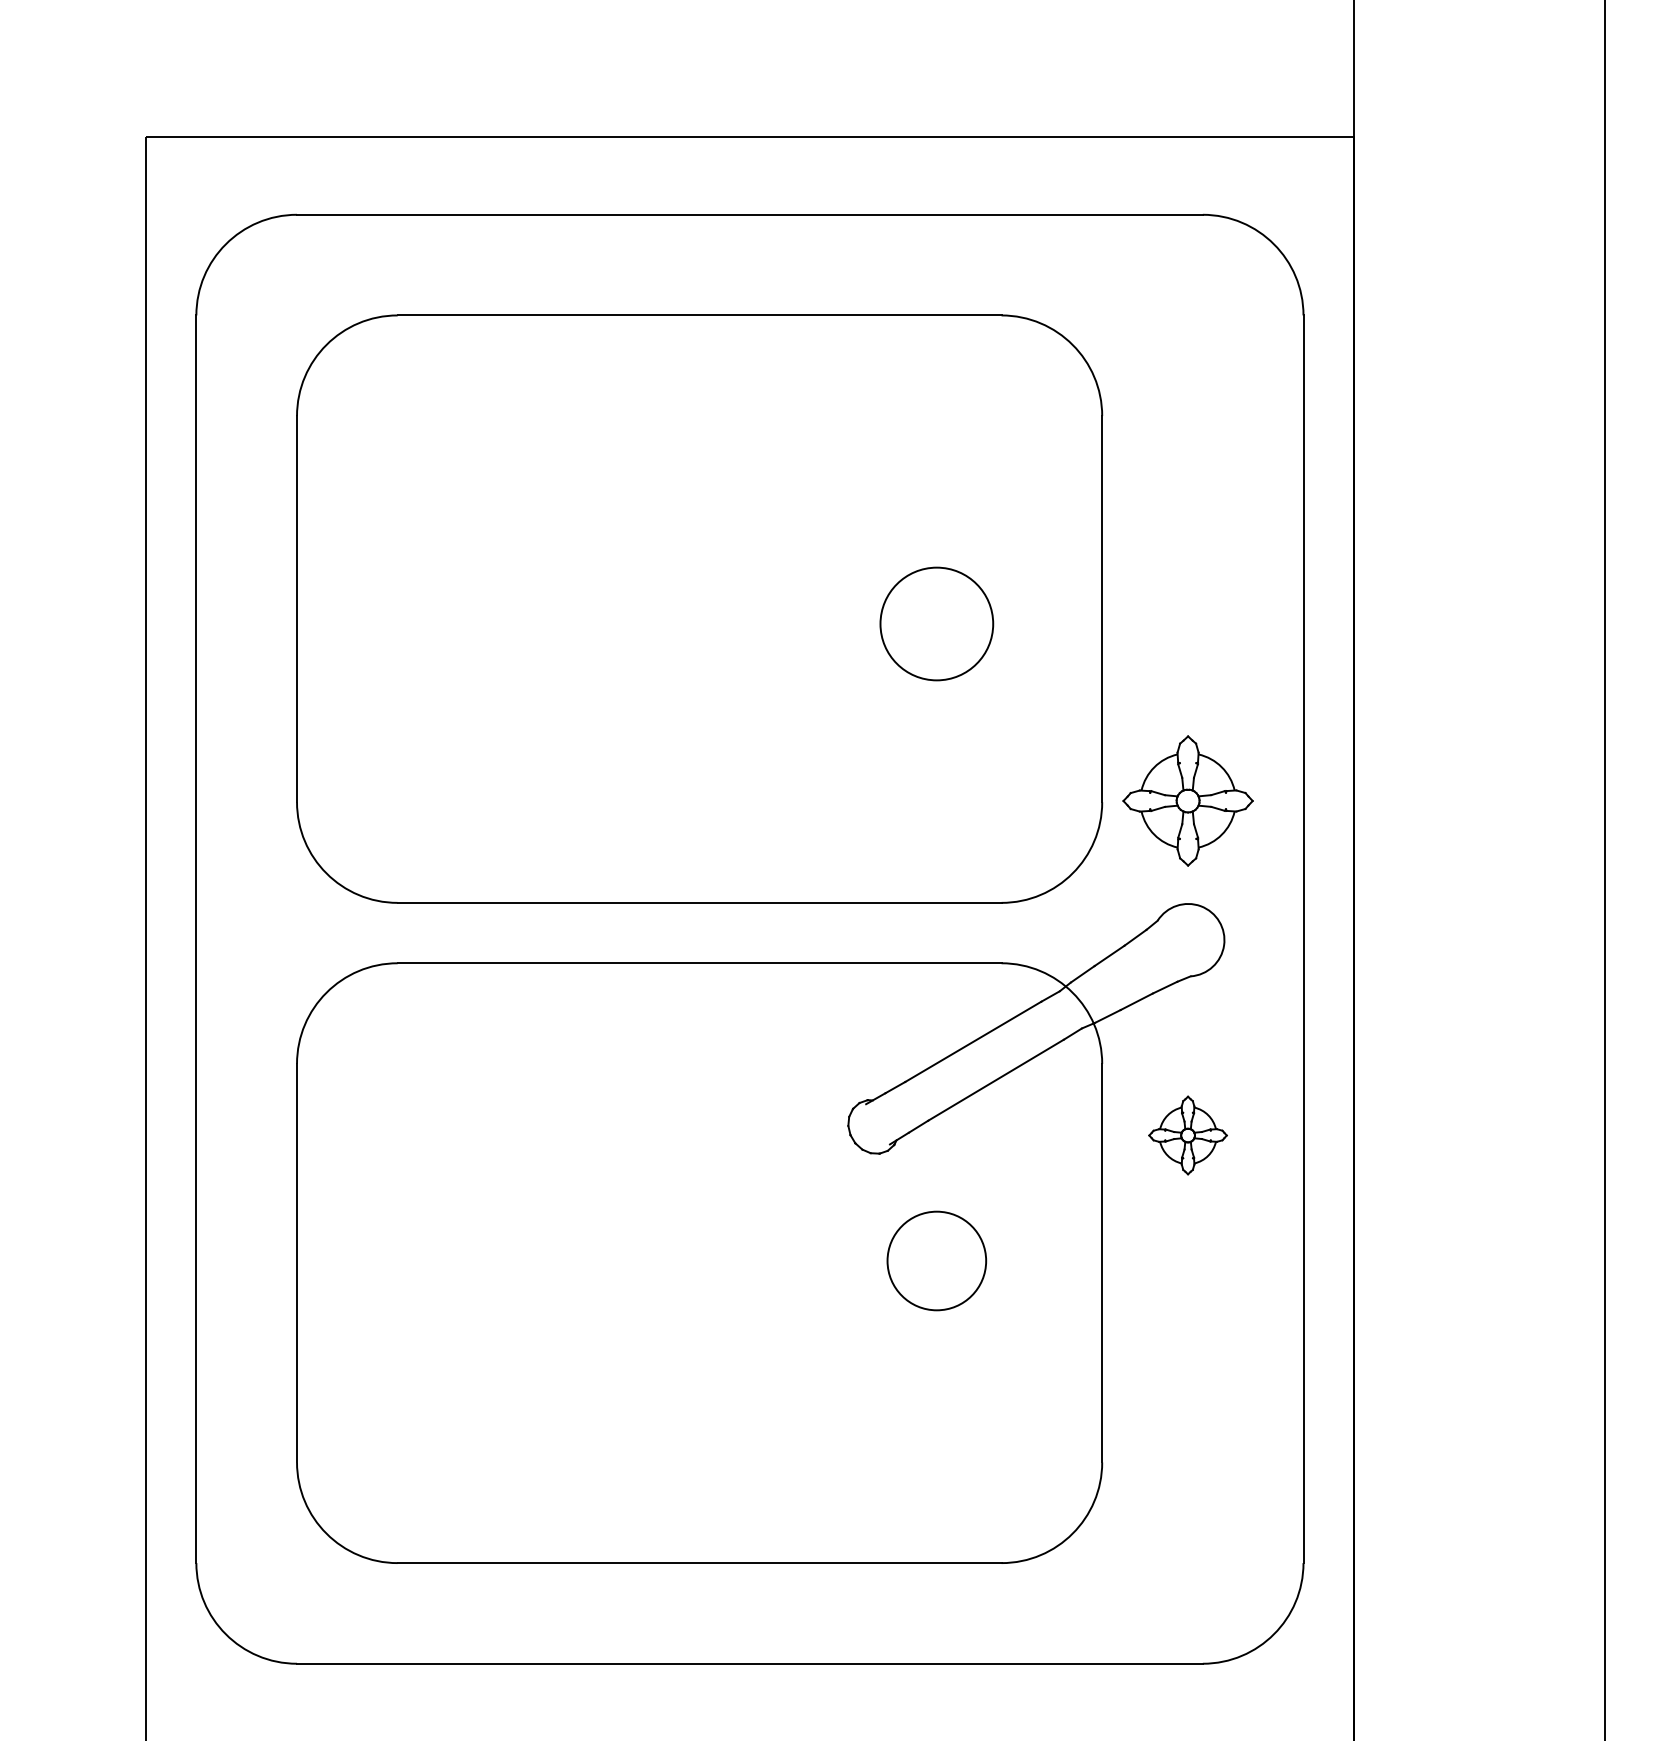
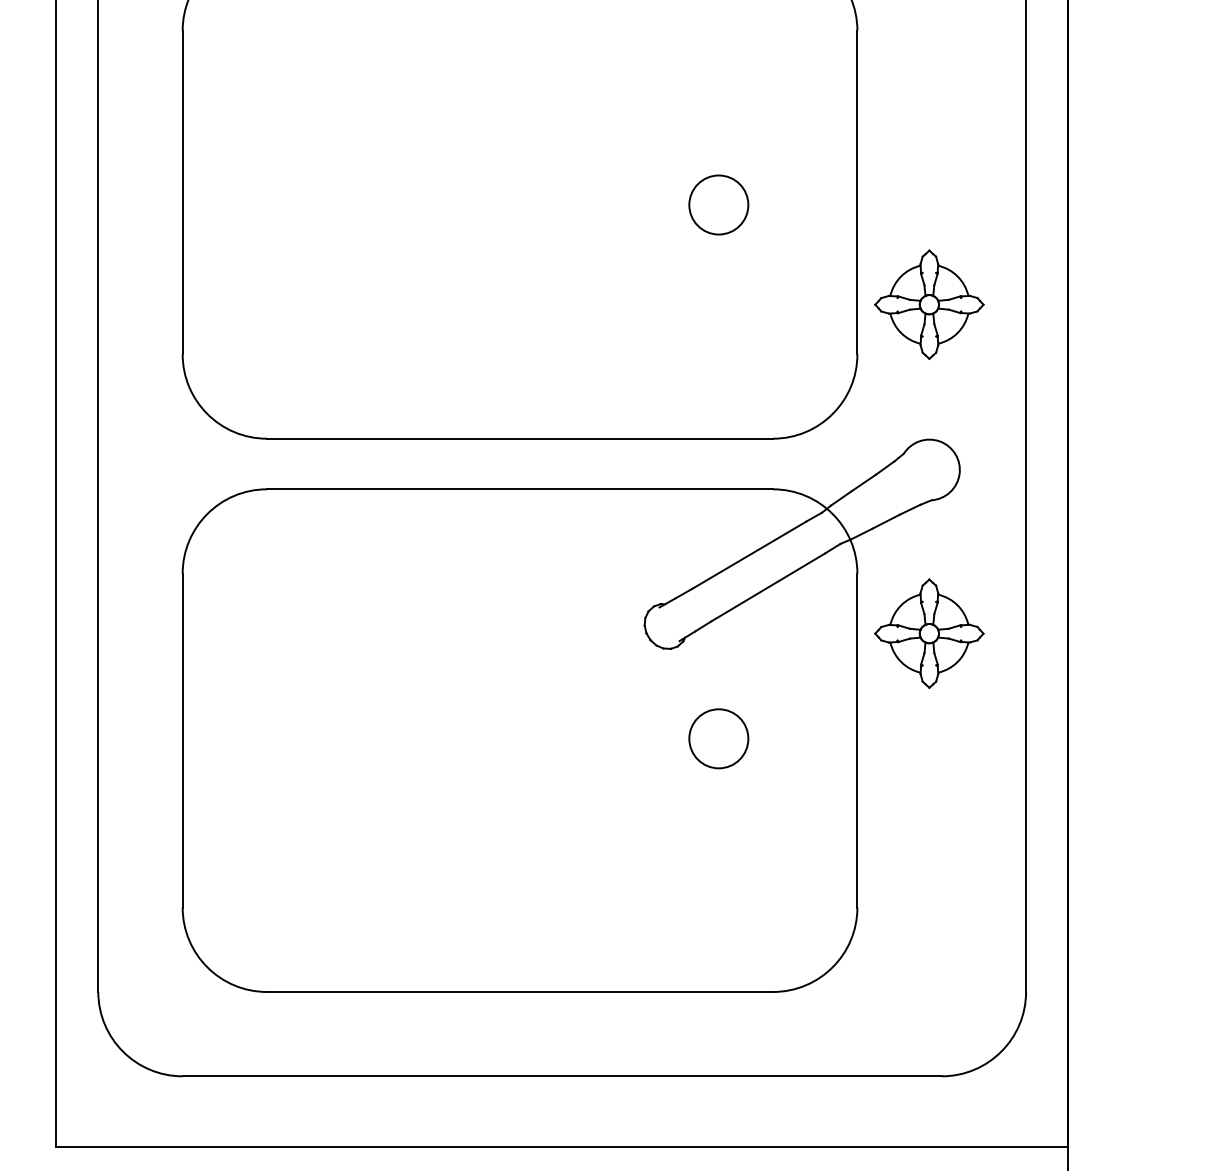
circle: (936, 623) -> (718, 204), size x0.62
part: (1187, 800) -> (928, 304), moved
part: (1187, 1135) -> (928, 633), size x1.67
circle: (936, 1260) -> (718, 738), size x0.71

